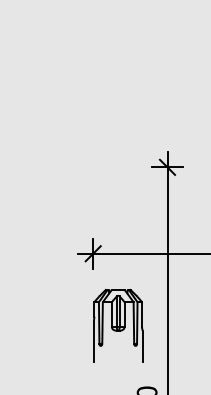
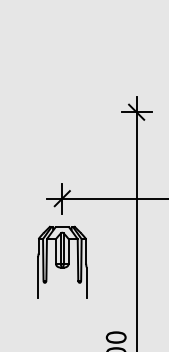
part: (118, 325) -> (62, 262), moved

